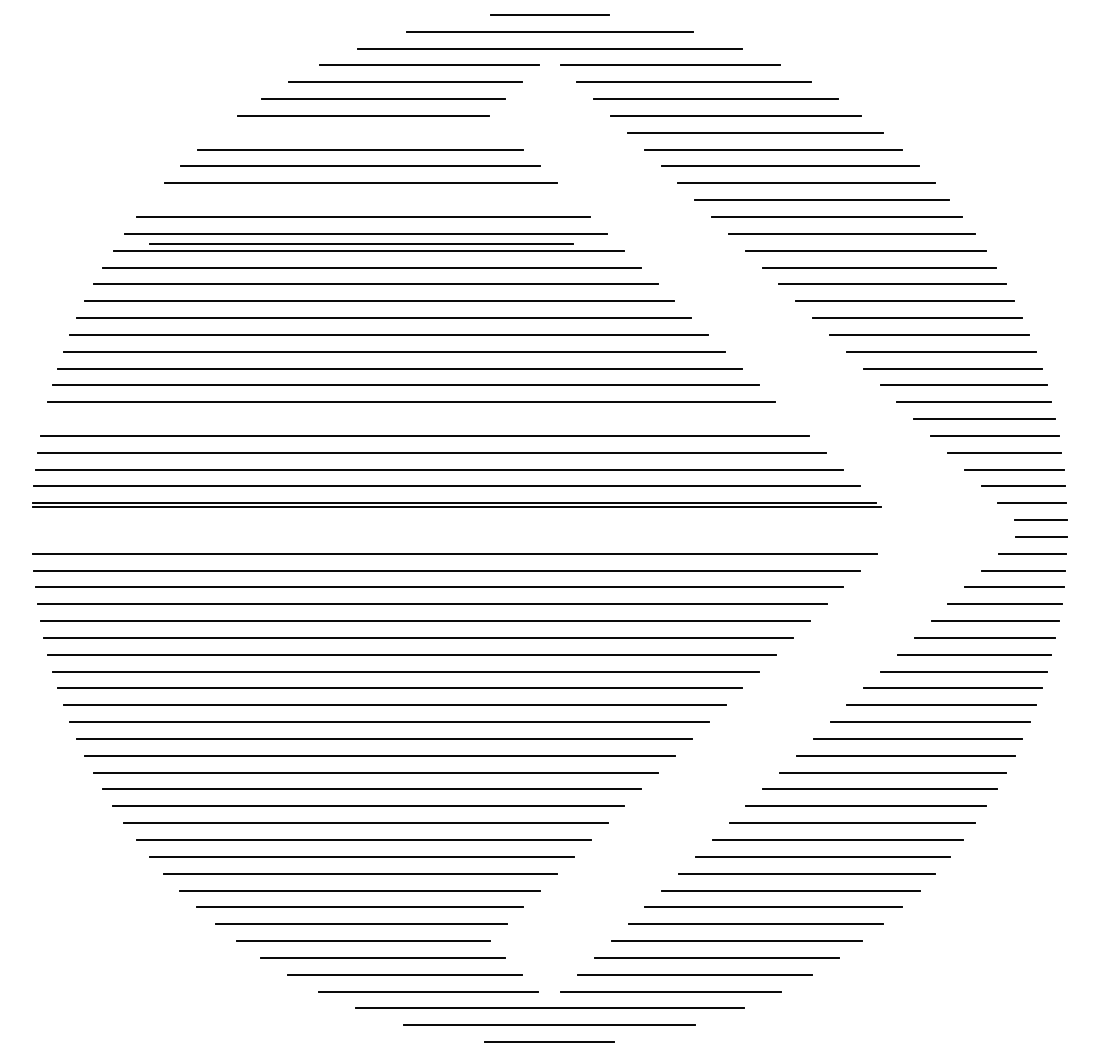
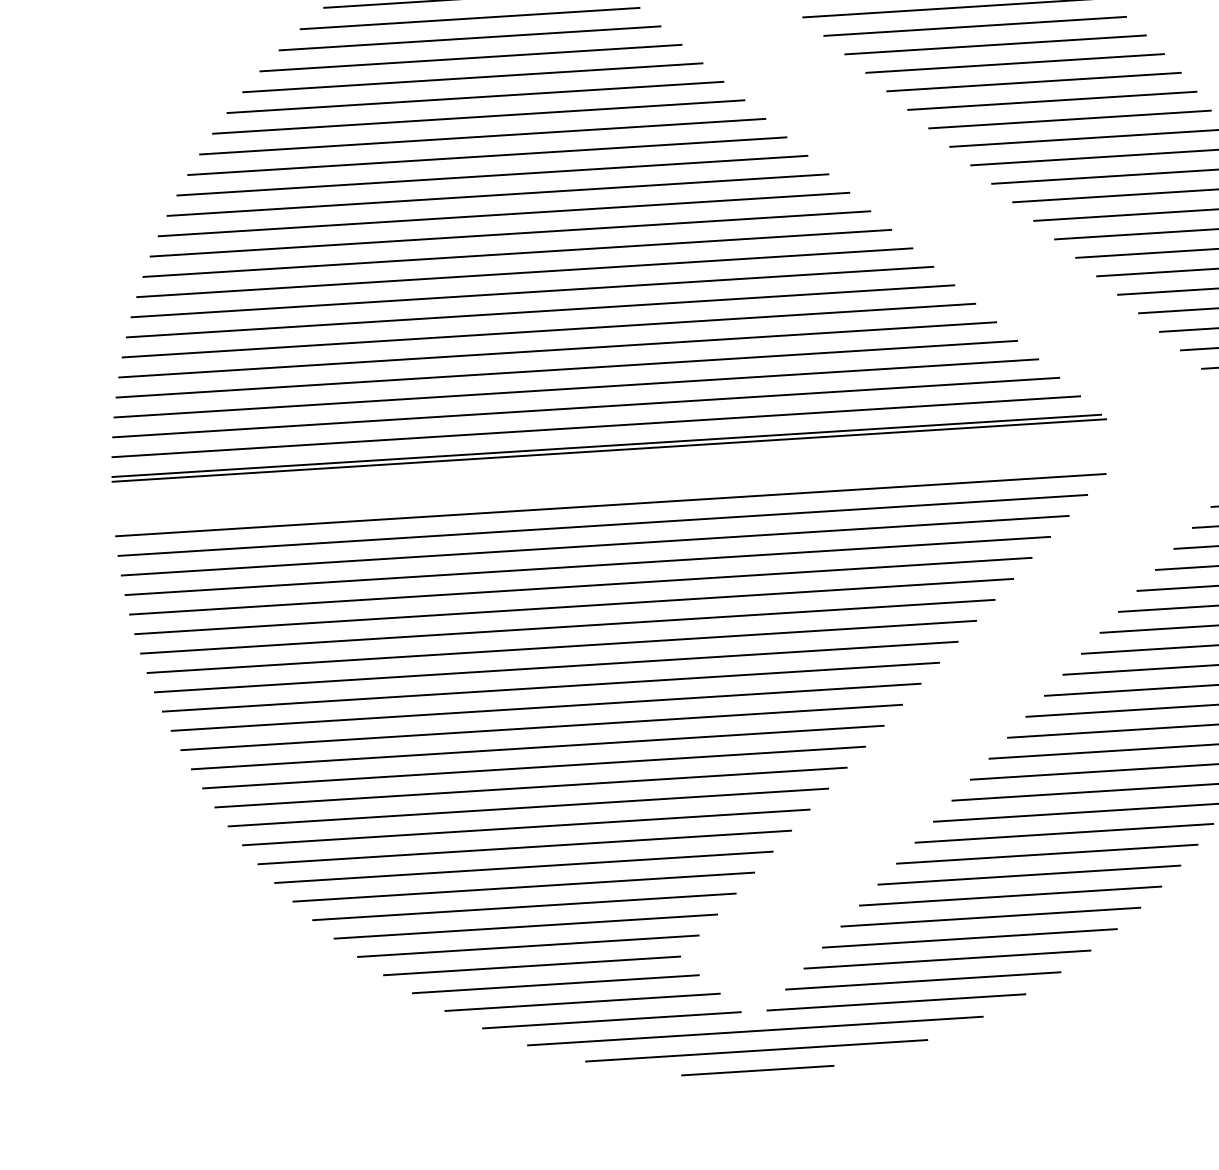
line: (361, 132) -> (470, 18), added
line: (361, 243) -> (474, 96), moved
line: (418, 419) -> (558, 350), added

